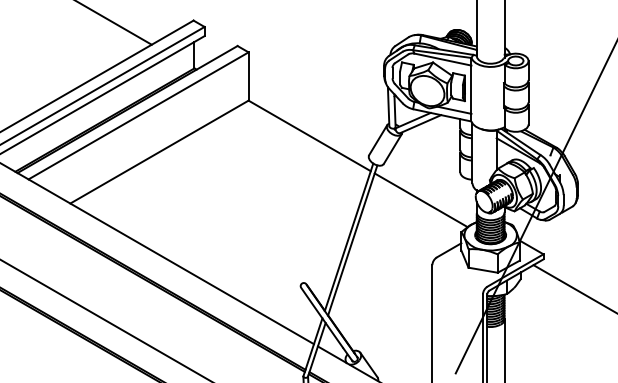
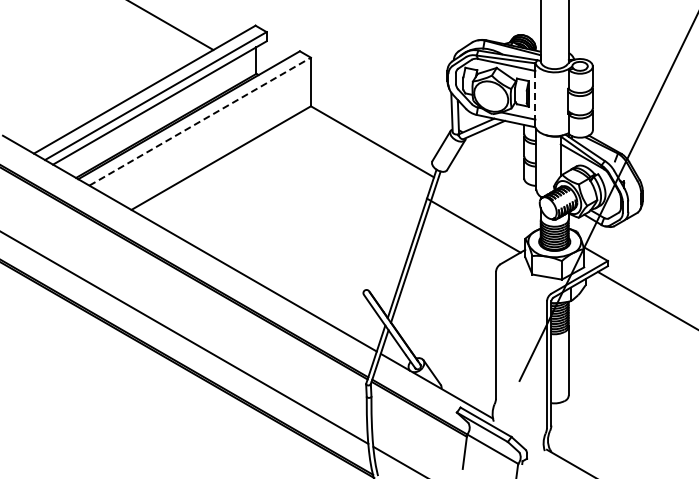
line: (471, 89) -> (535, 95), solid -> dashed
line: (138, 115) -> (200, 121), solid -> dashed
line: (420, 200) -> (473, 225), moved

